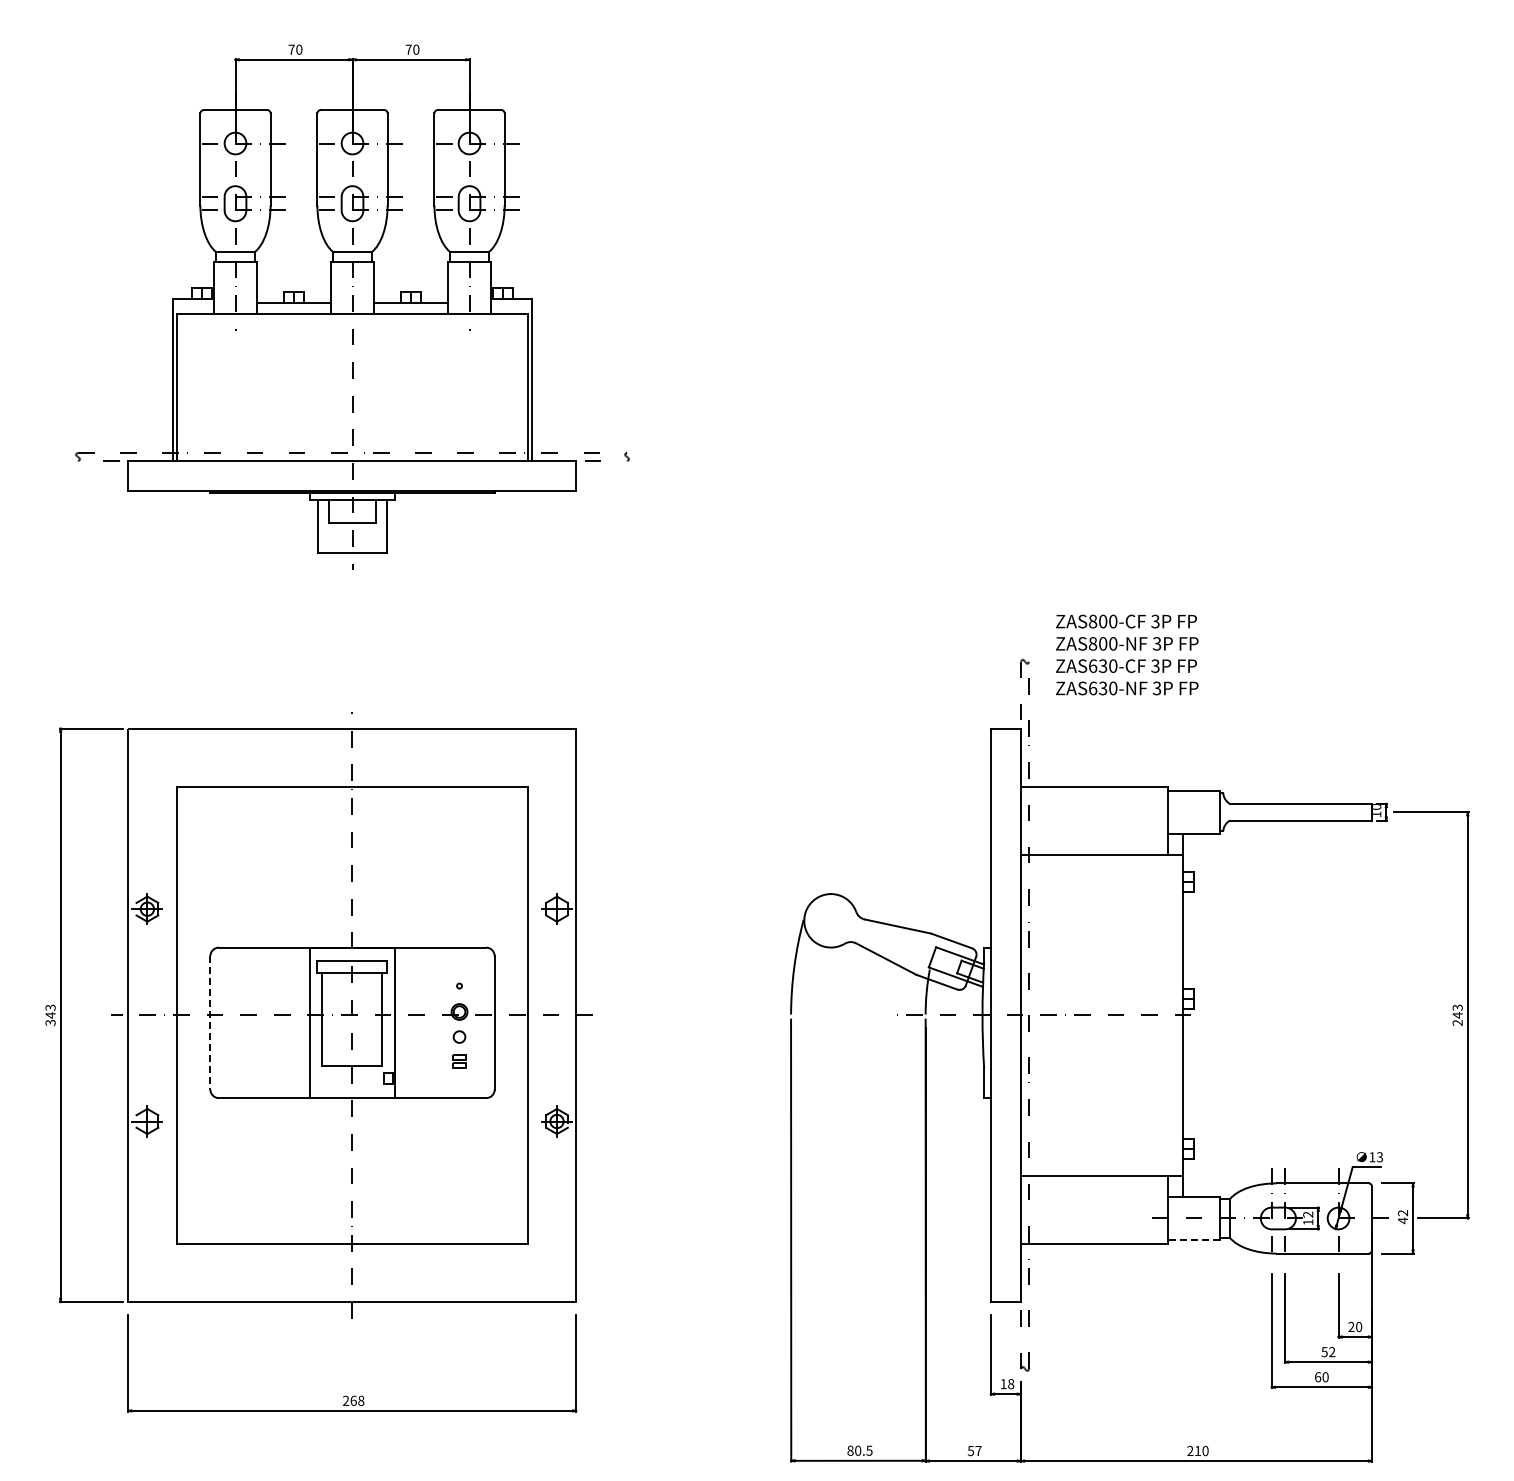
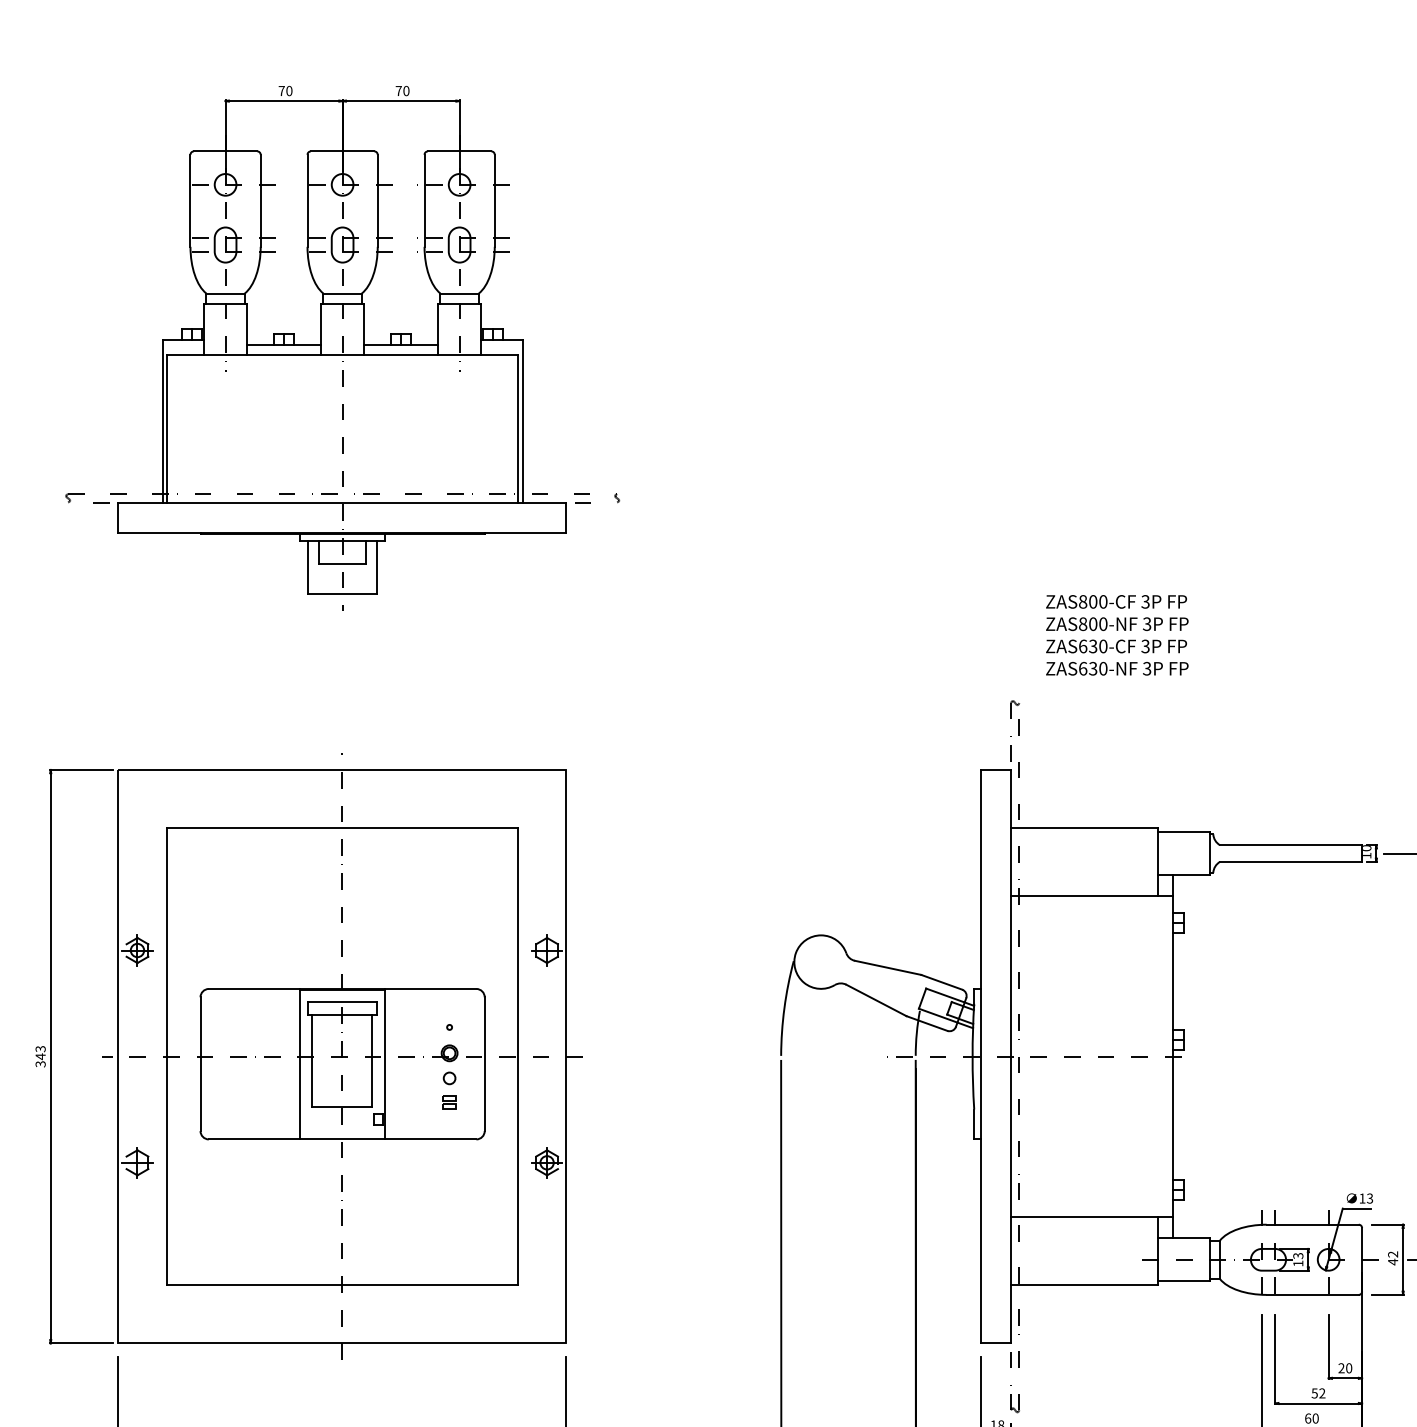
text: (1127, 654) -> (1117, 634), moved
line: (210, 1022) -> (200, 1063), dashed -> solid
text: (1308, 1214) -> (1298, 1255), 12 -> 13
line: (1193, 1239) -> (1183, 1280), dashed -> solid

